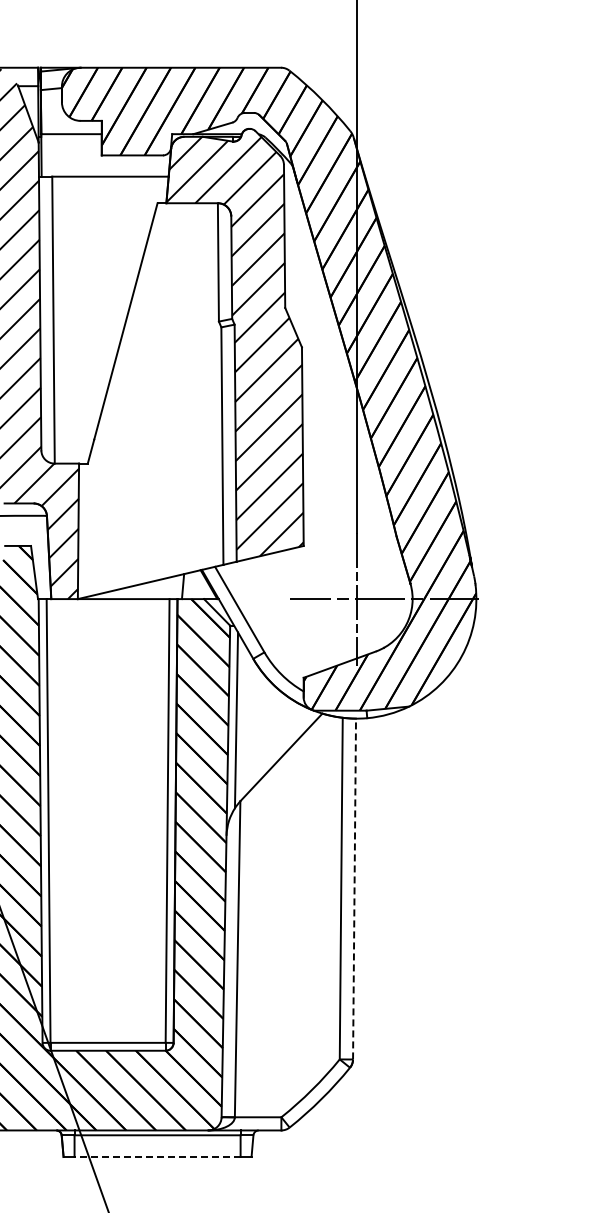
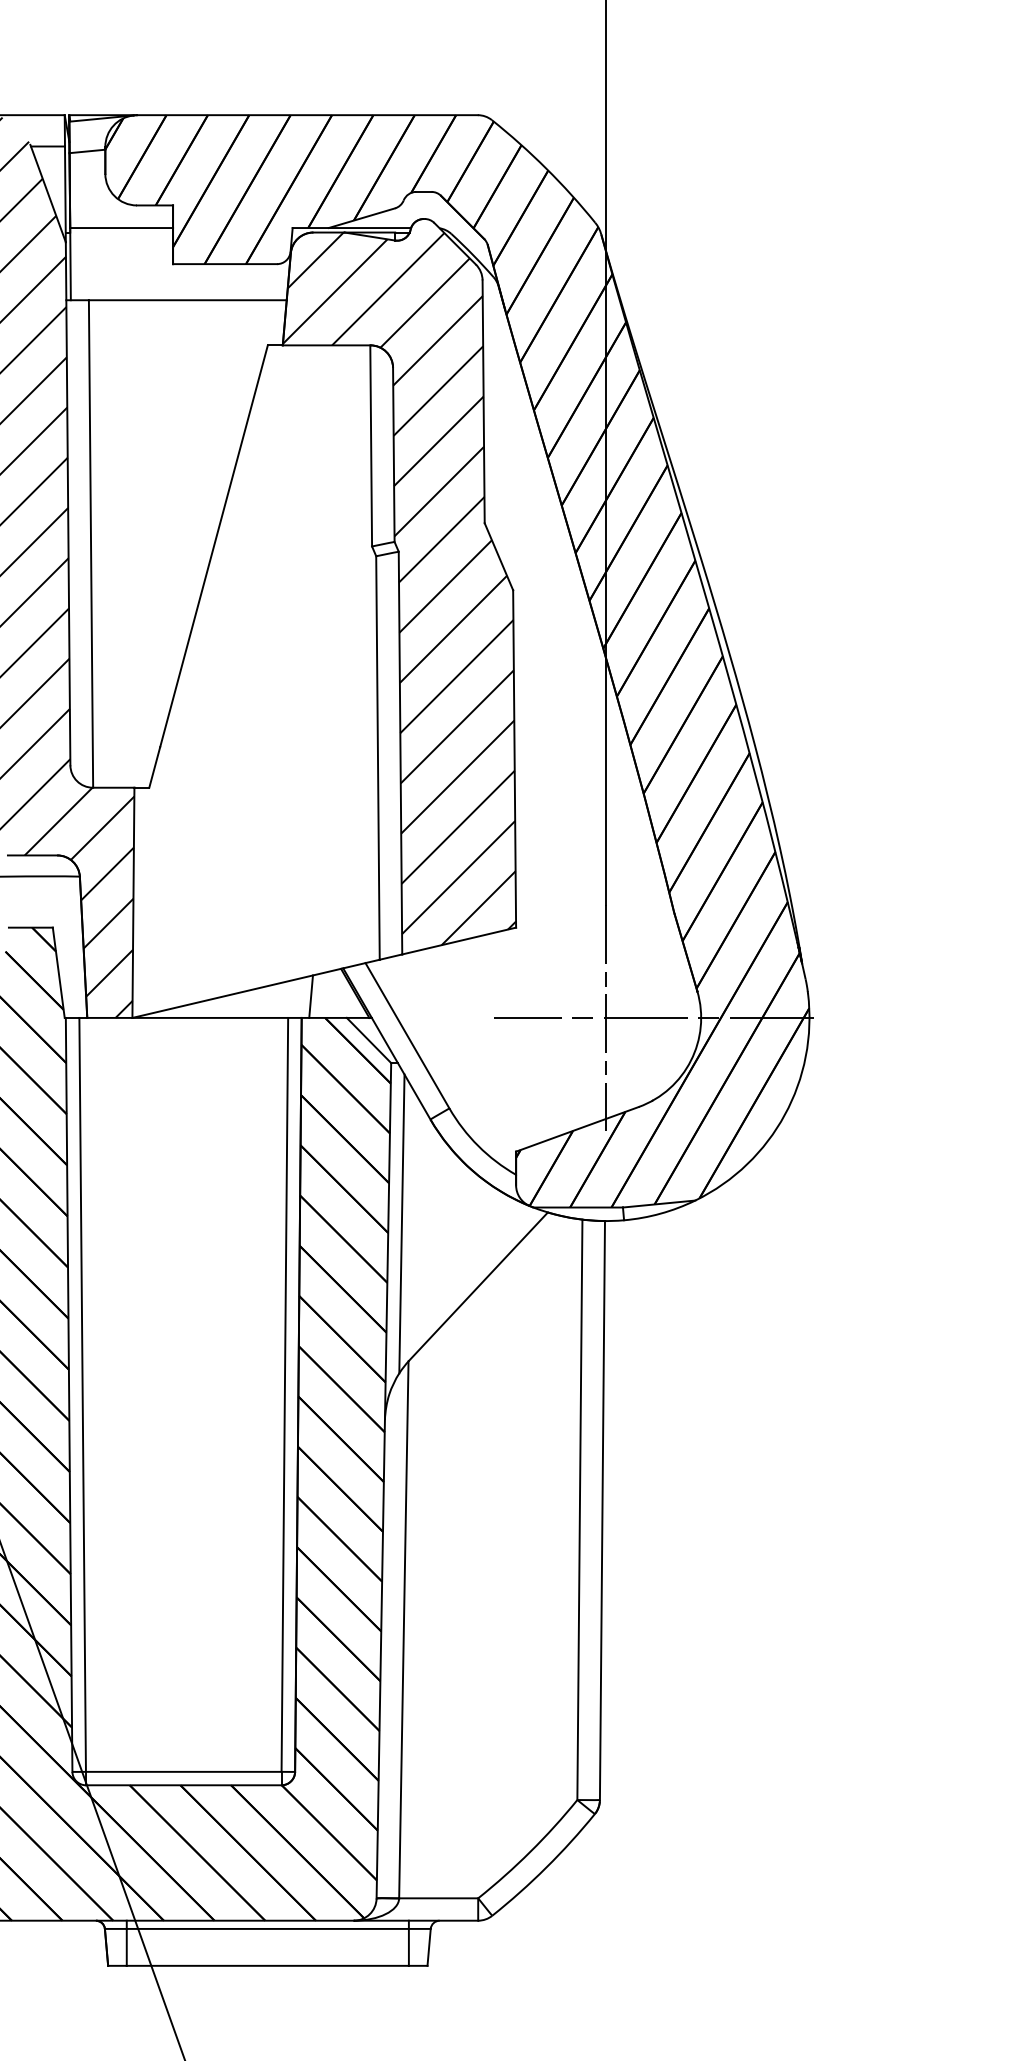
line: (354, 888) -> (602, 1509), dashed -> solid
line: (157, 1157) -> (267, 1966), dashed -> solid

